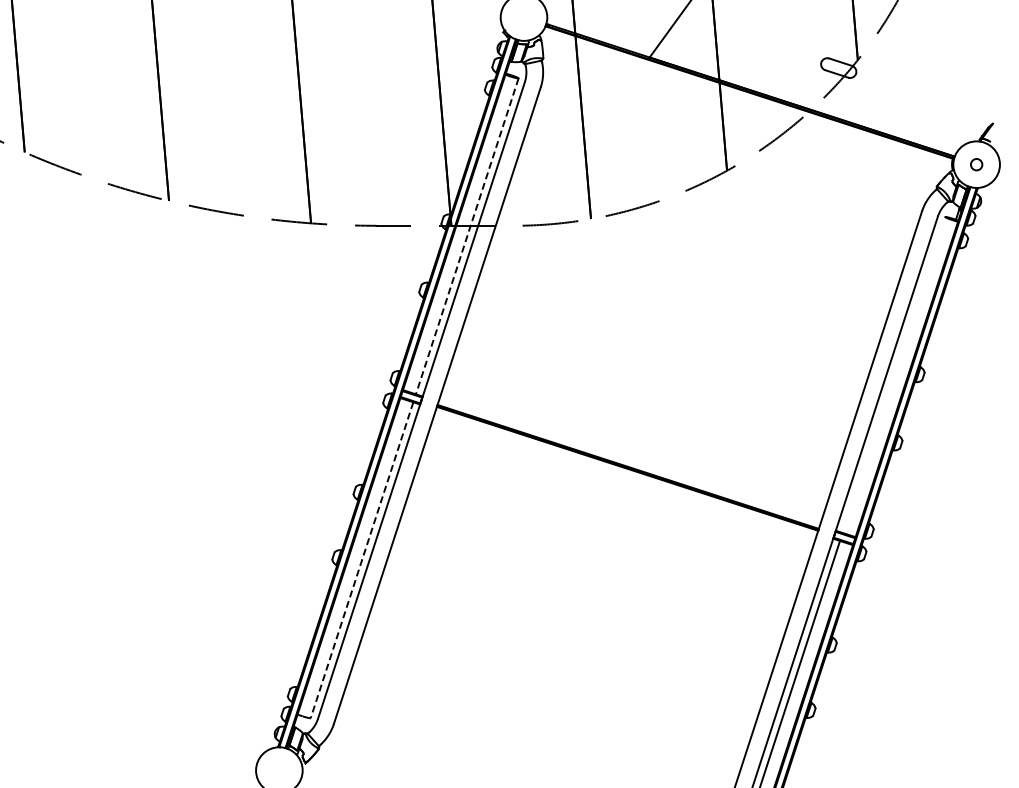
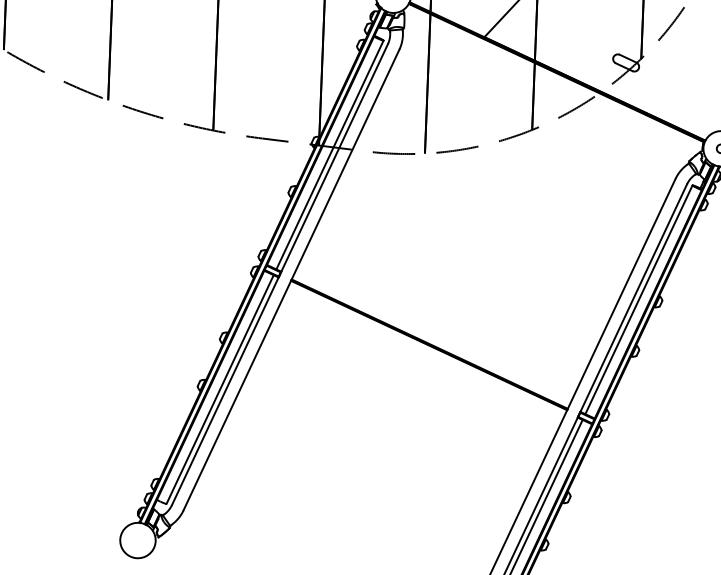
line: (467, 236) -> (330, 155), dashed -> solid
line: (893, 374) -> (638, 299), added
line: (361, 560) -> (219, 389), dashed -> solid

